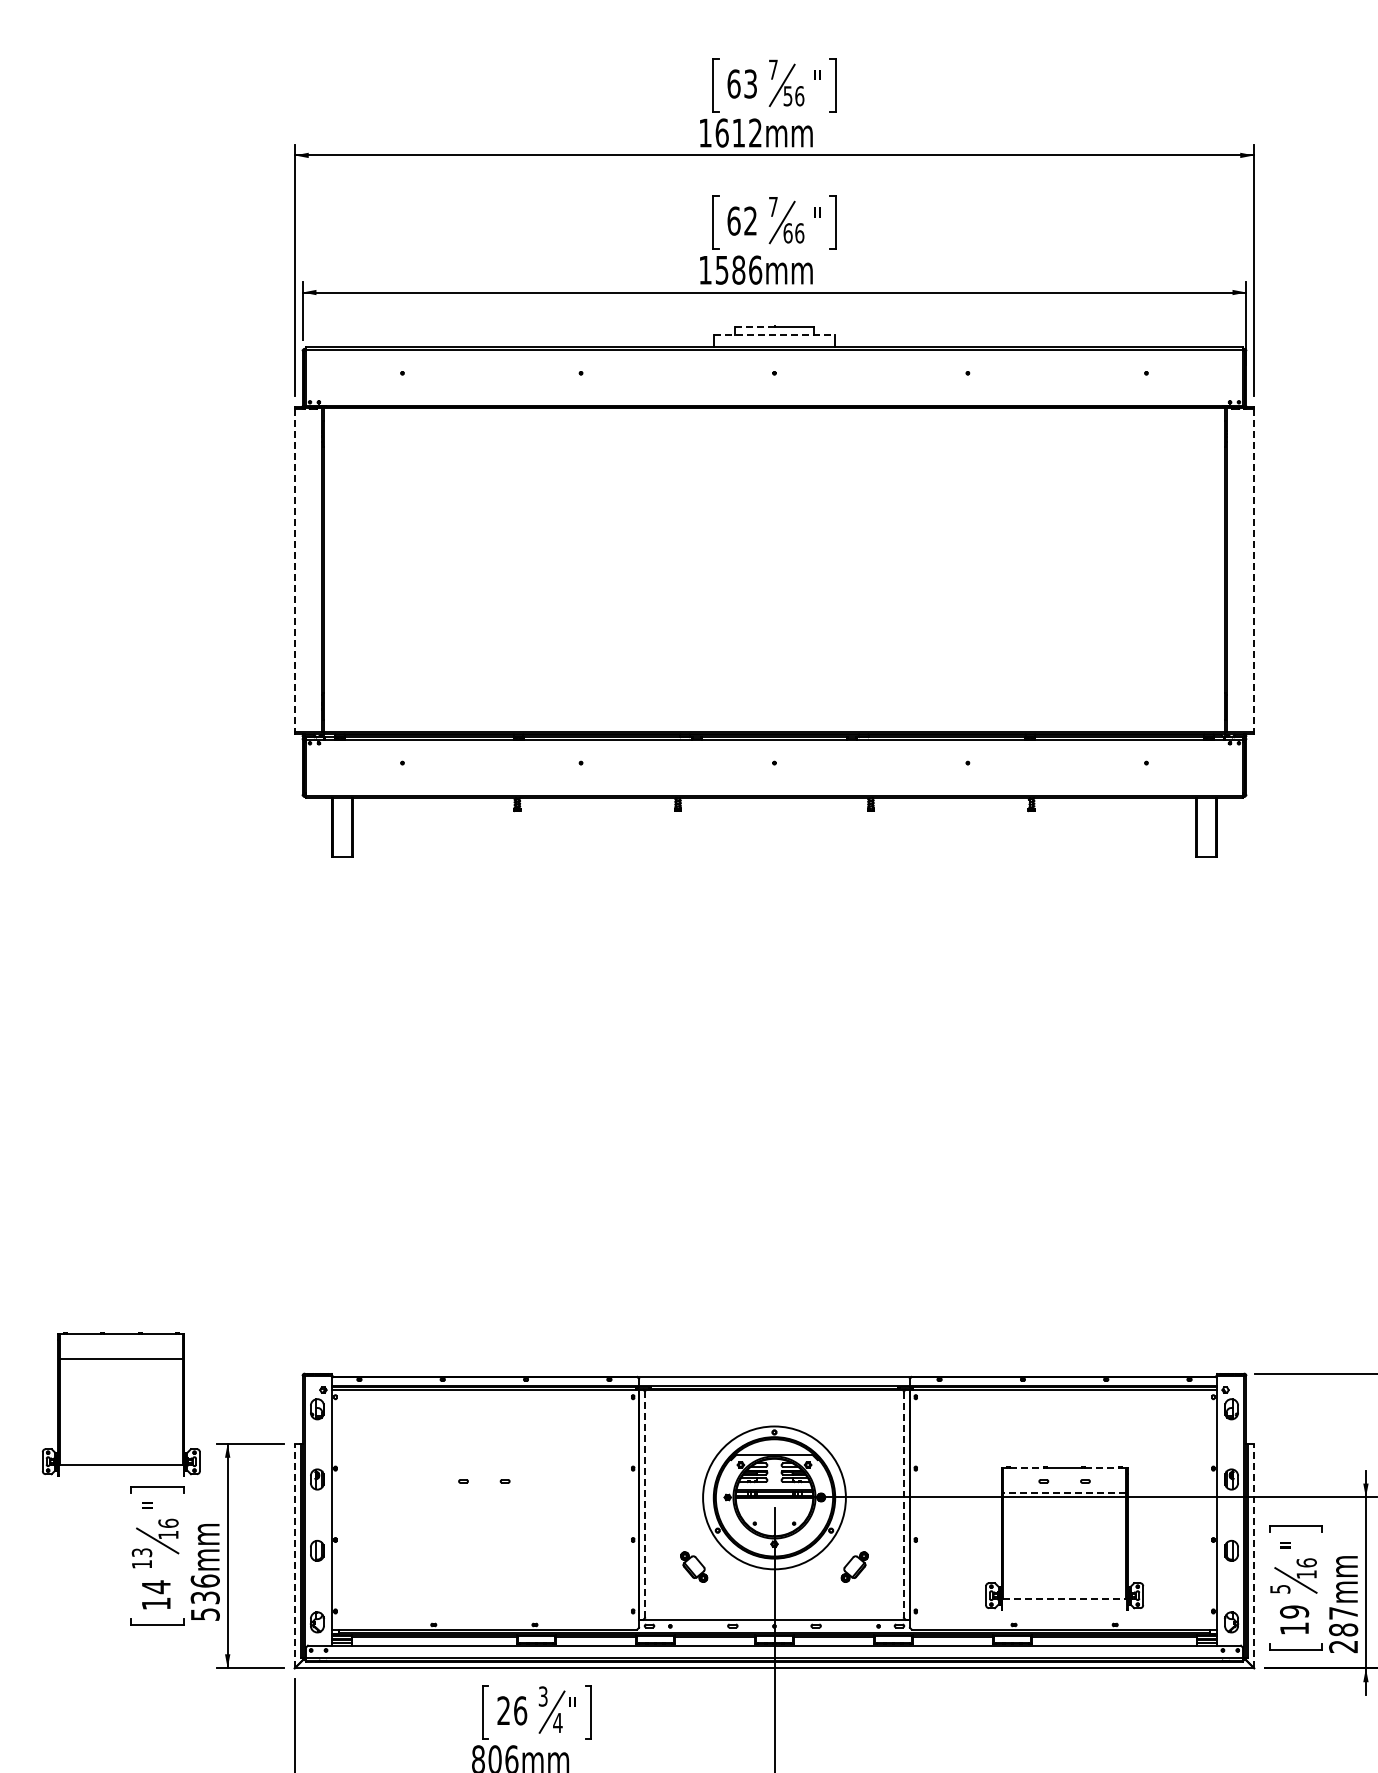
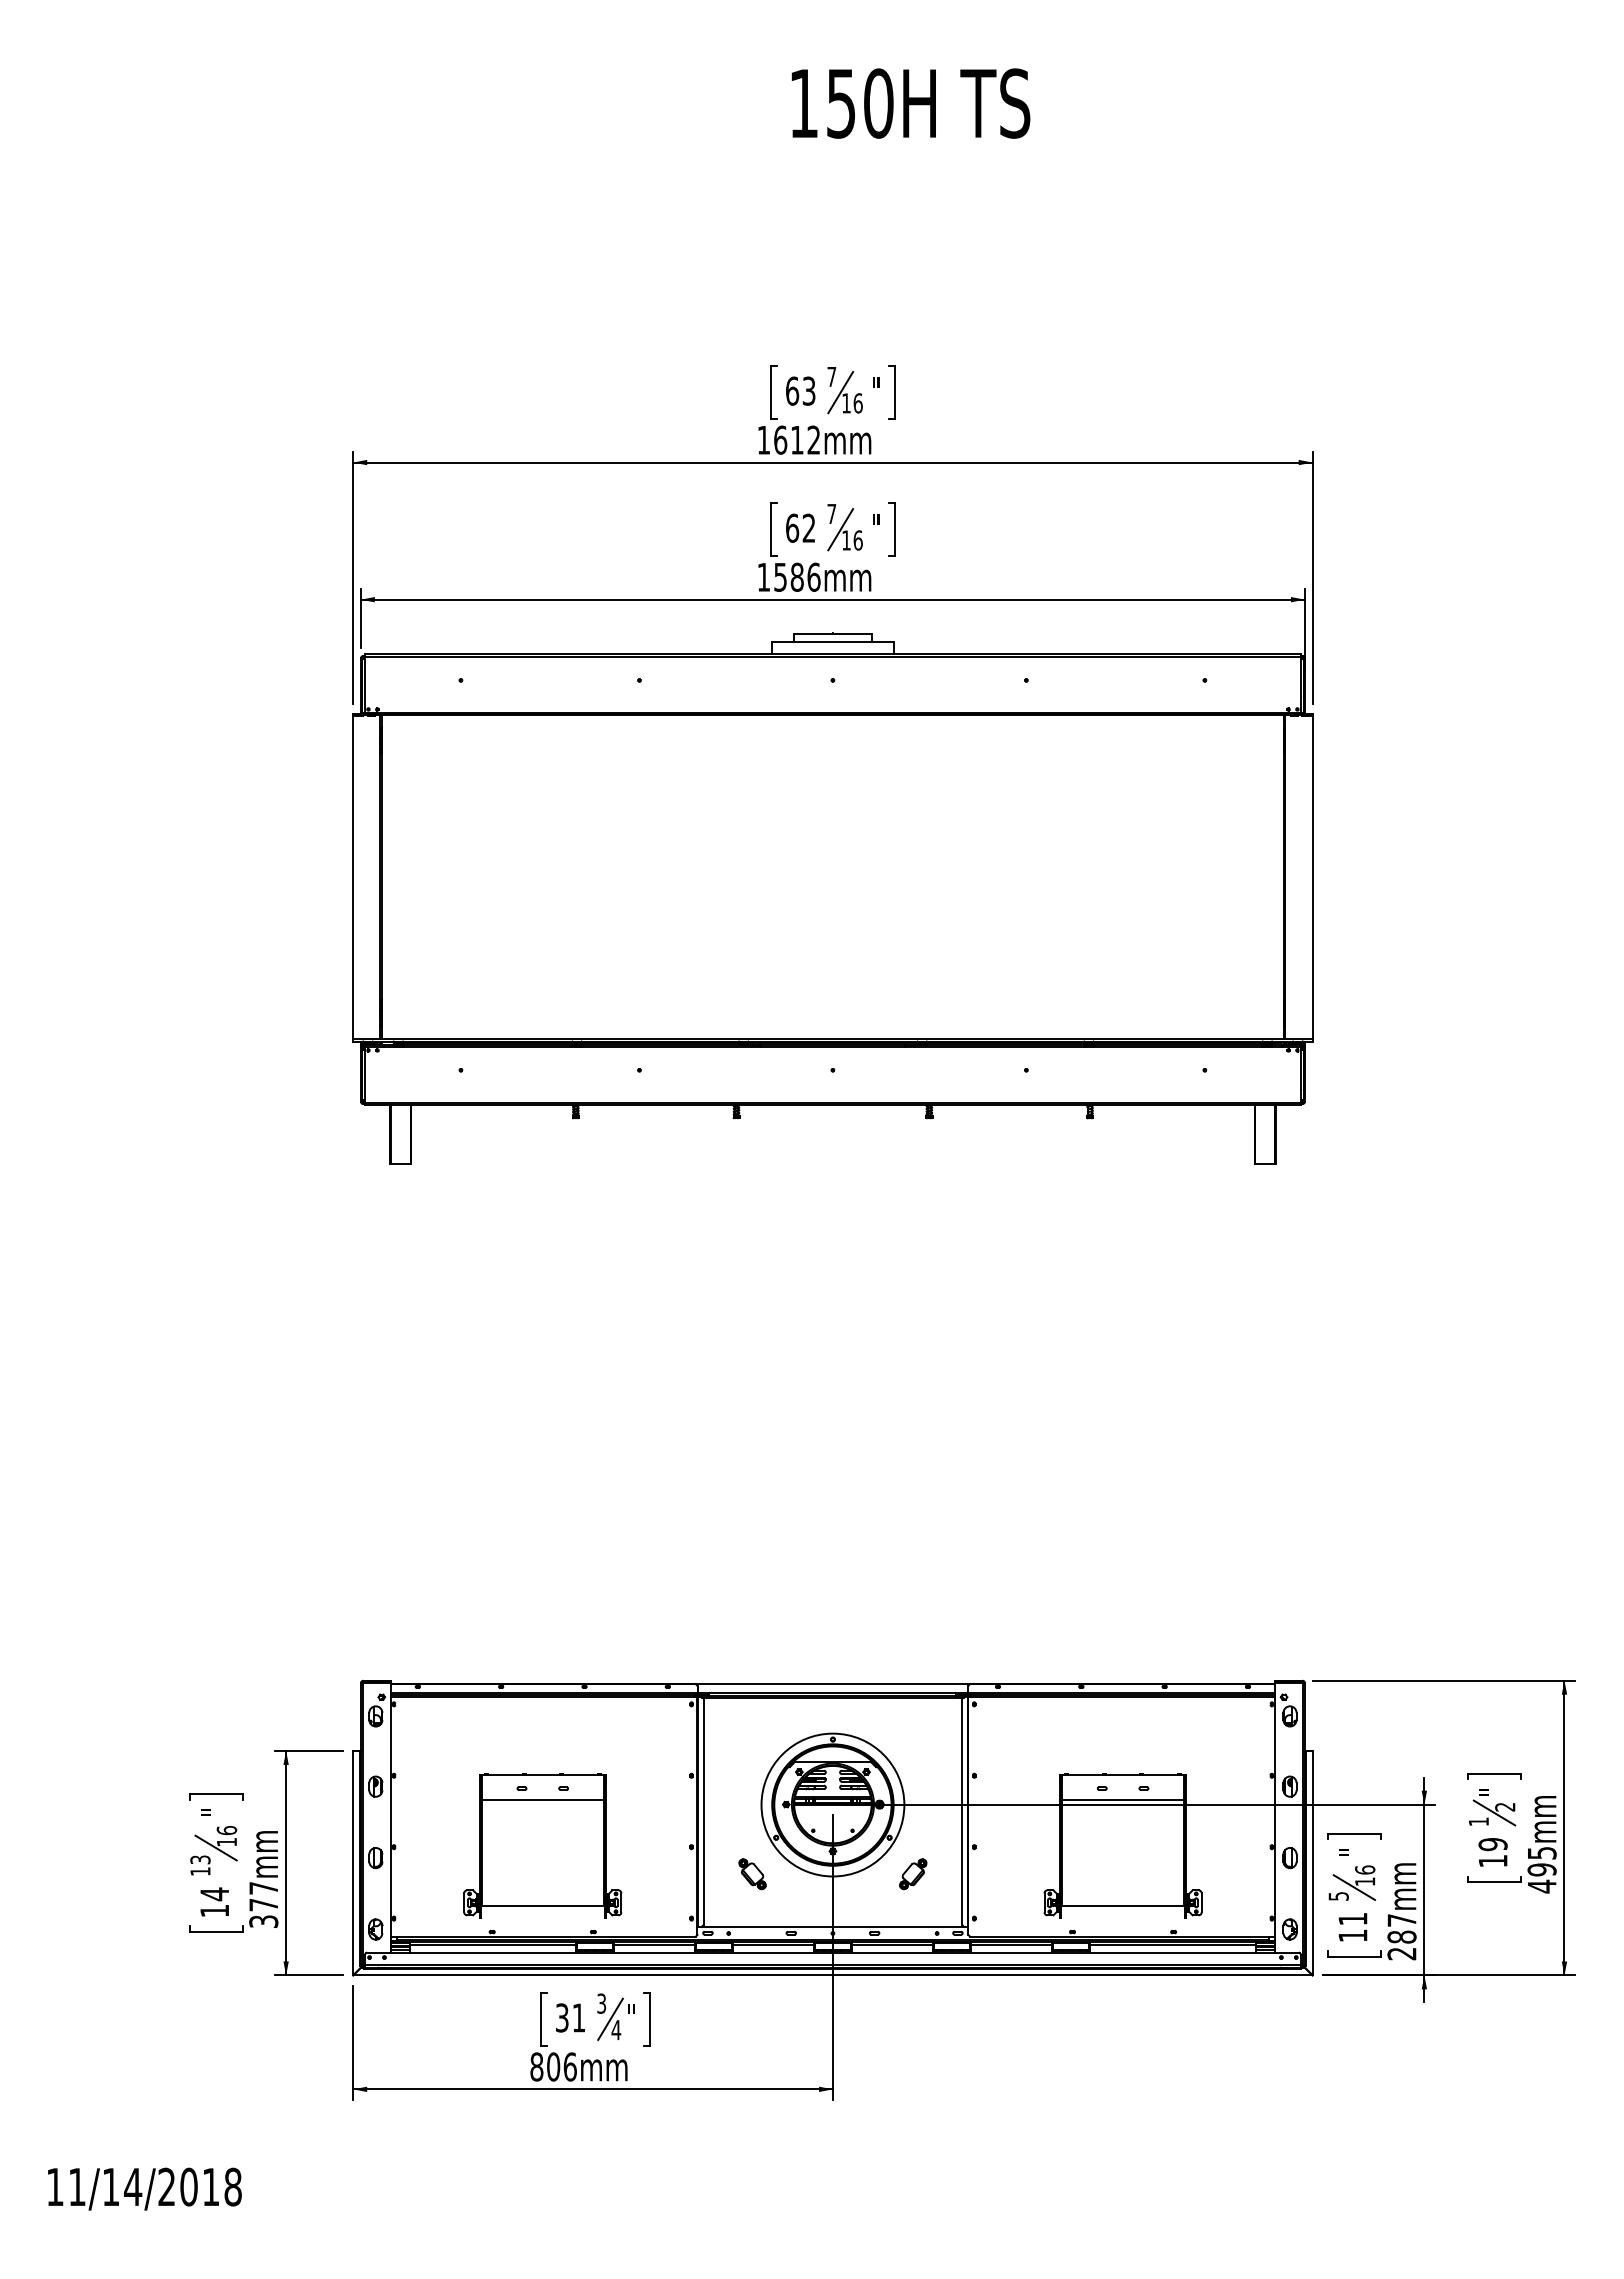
text: (788, 96) -> (846, 403), 56 -> 16
text: (788, 233) -> (846, 540), 66 -> 16
line: (755, 327) -> (813, 634), dashed -> solid
line: (774, 335) -> (832, 642), dashed -> solid
line: (295, 570) -> (353, 877), dashed -> solid
line: (1254, 570) -> (1312, 877), dashed -> solid
part: (121, 1404) -> (542, 1845), moved
line: (1028, 1467) -> (1086, 1774), dashed -> solid
line: (1103, 1467) -> (1161, 1774), dashed -> solid
line: (1064, 1493) -> (1122, 1800), dashed -> solid
line: (645, 1504) -> (703, 1811), dashed -> solid
line: (904, 1505) -> (962, 1812), dashed -> solid
line: (295, 1555) -> (353, 1862), dashed -> solid
line: (1254, 1555) -> (1312, 1862), dashed -> solid
text: (205, 1597) -> (263, 1904), 536mm -> 377mm
line: (1065, 1598) -> (1123, 1905), dashed -> solid
text: (1294, 1611) -> (1352, 1918), 19 -> 11
text: (512, 1710) -> (570, 2017), 26 -> 31

